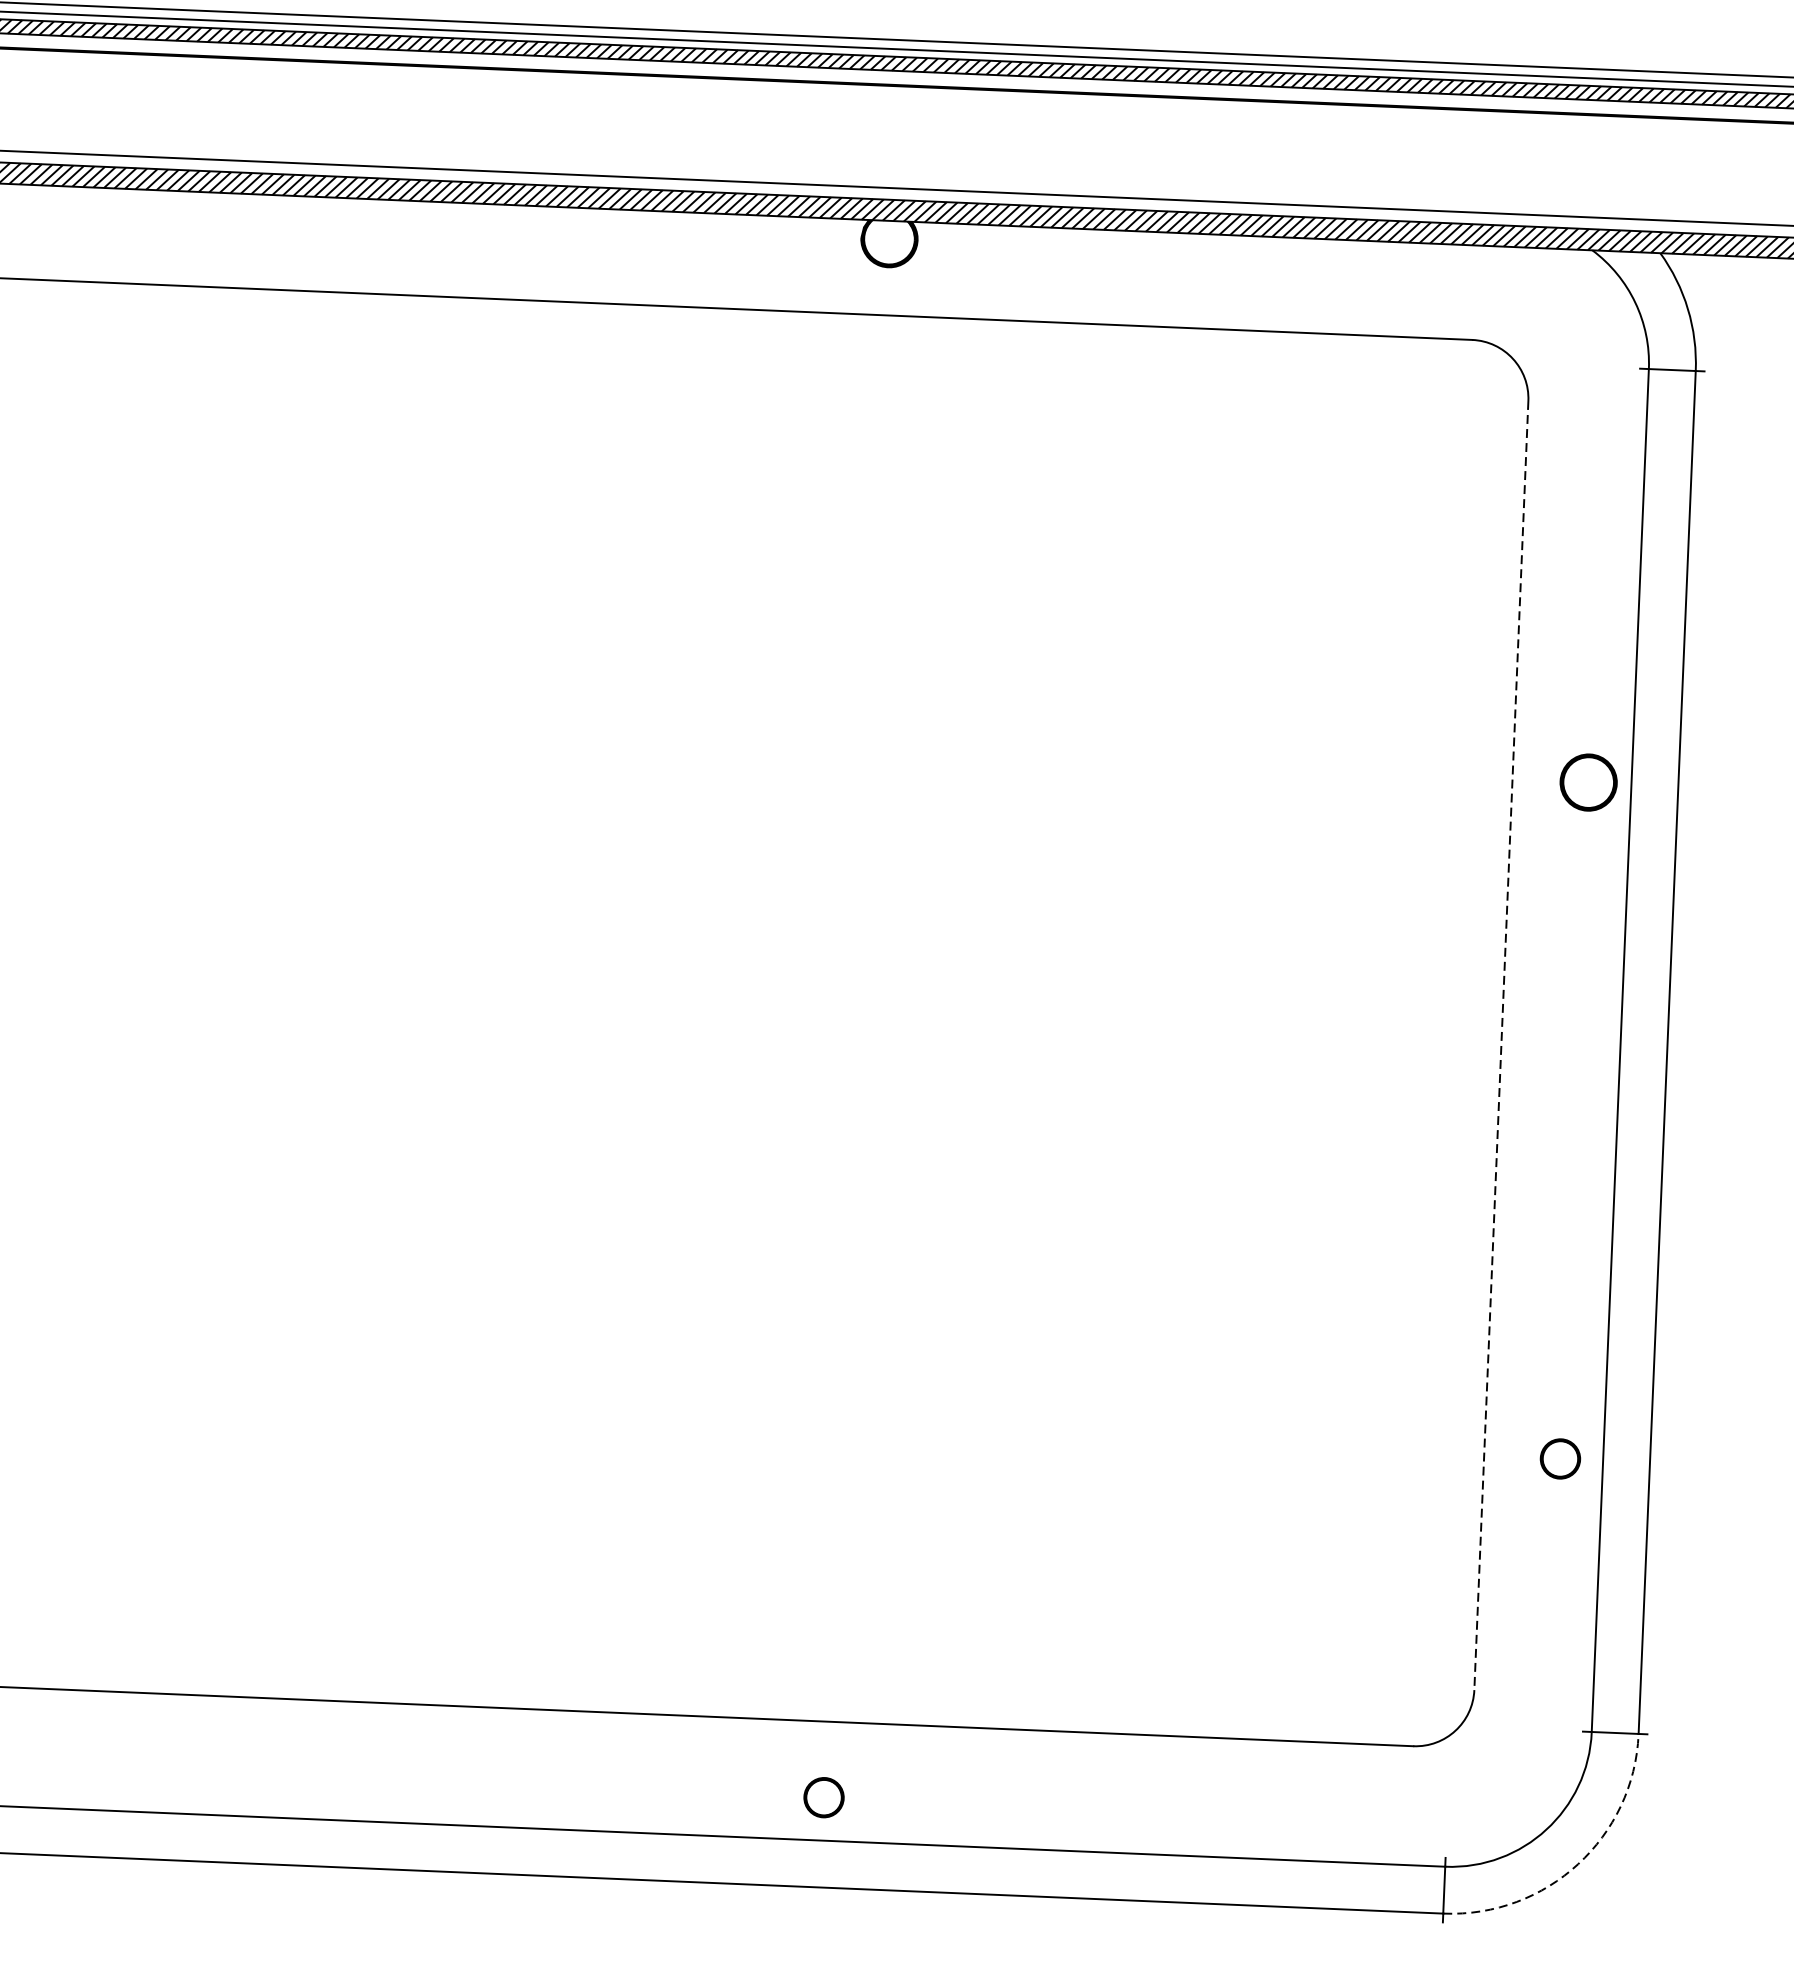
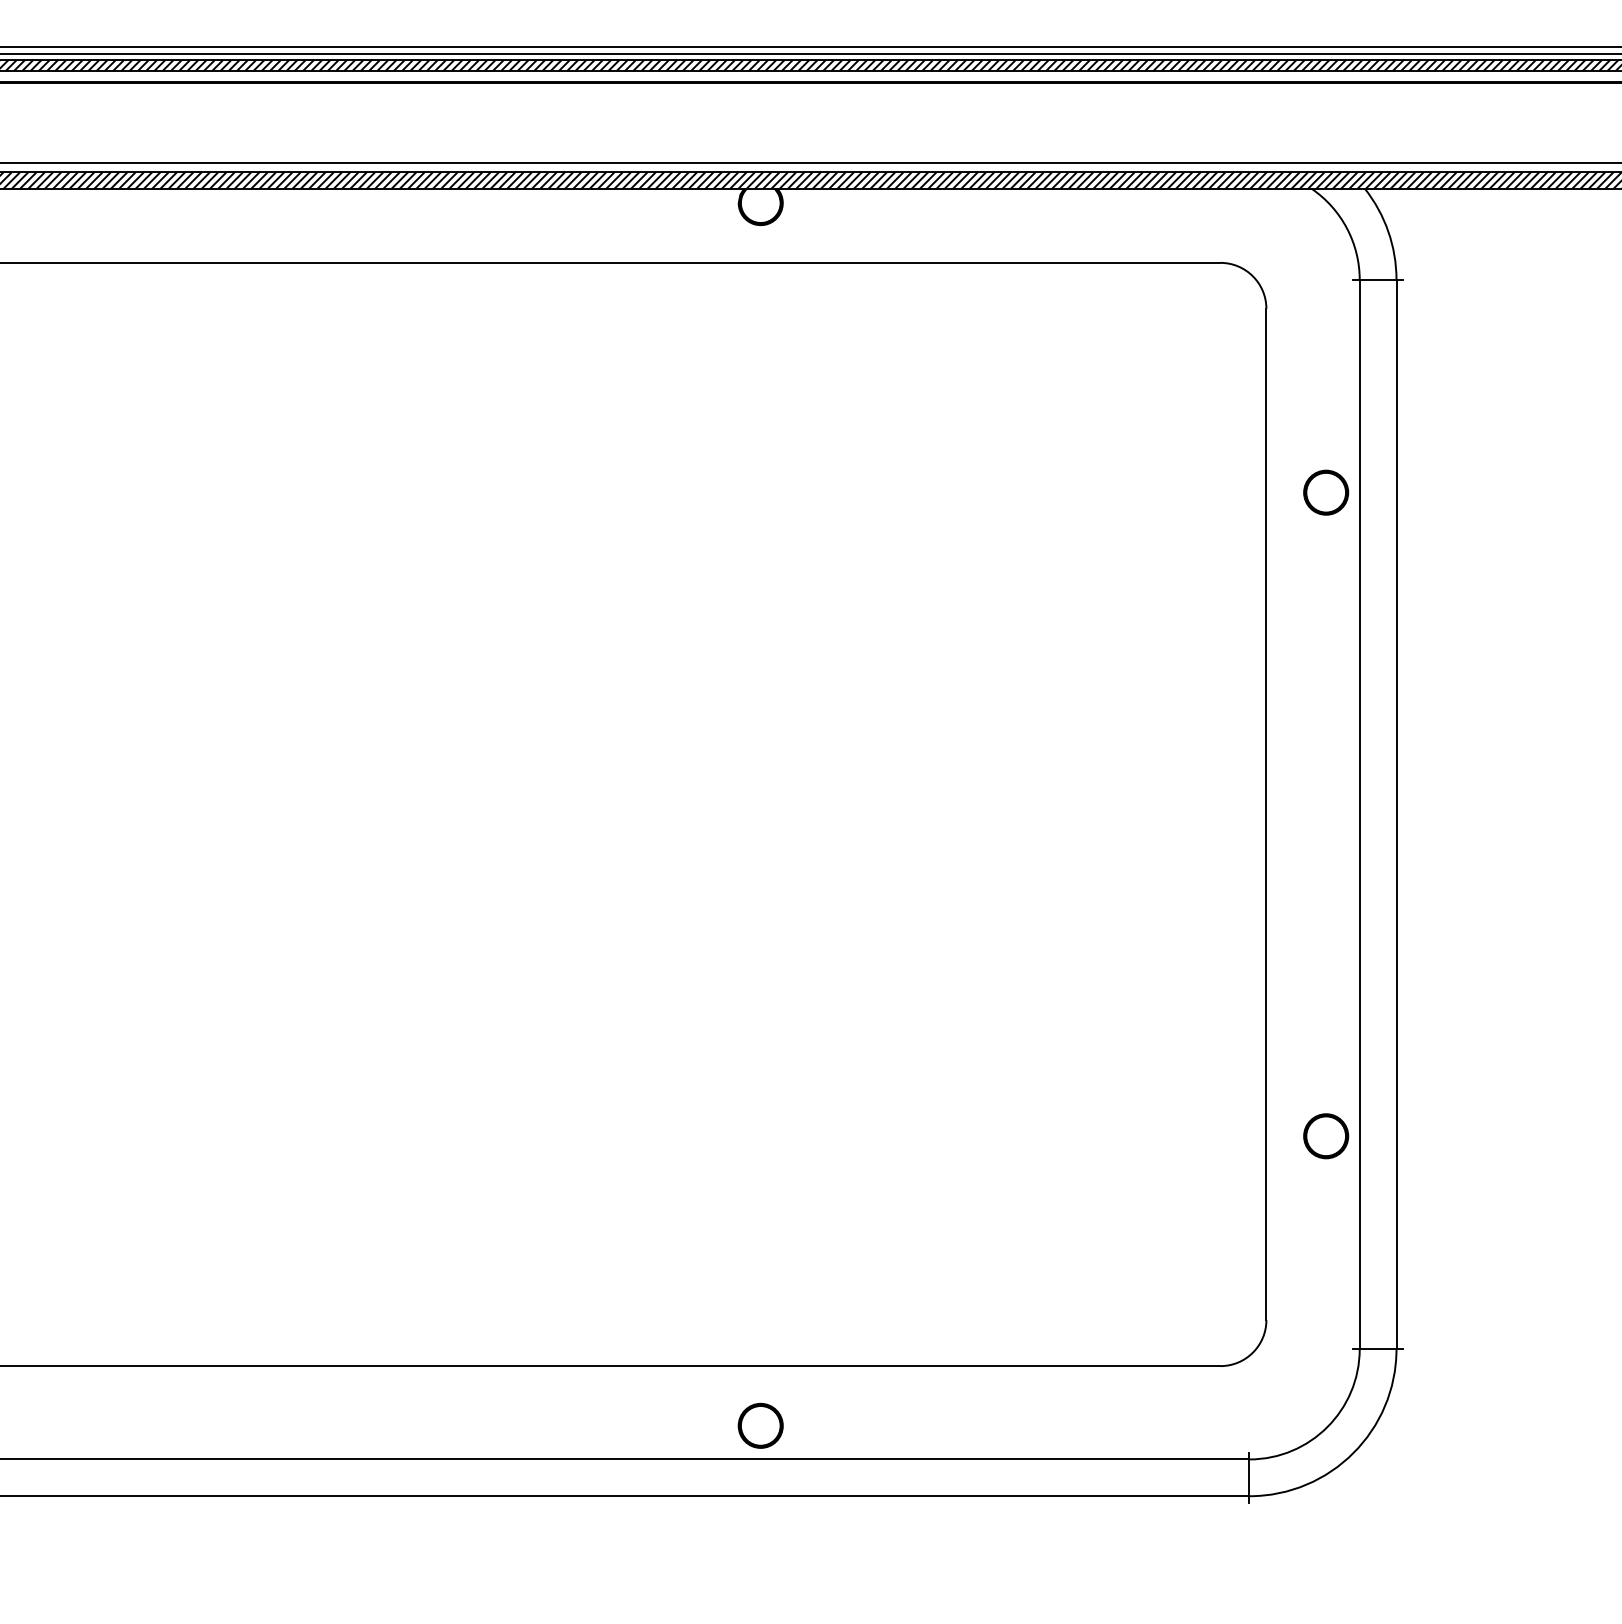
part: (1589, 782) -> (1326, 492), moved
line: (1501, 1045) -> (1266, 814), dashed -> solid
part: (1560, 1459) -> (1326, 1136), size x1.43
part: (823, 1797) -> (760, 1425), size x1.43
arc: (1578, 1864) -> (1353, 1453), dashed -> solid

